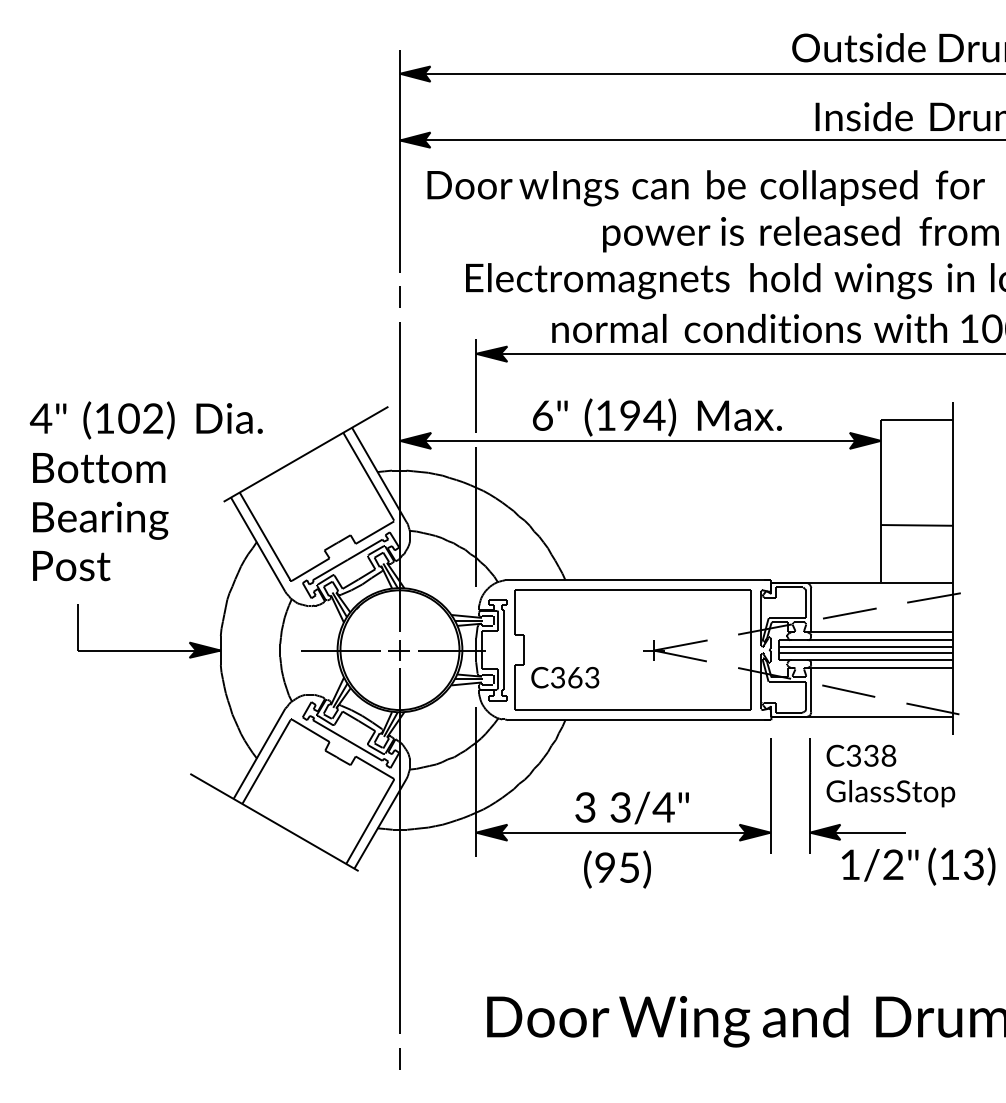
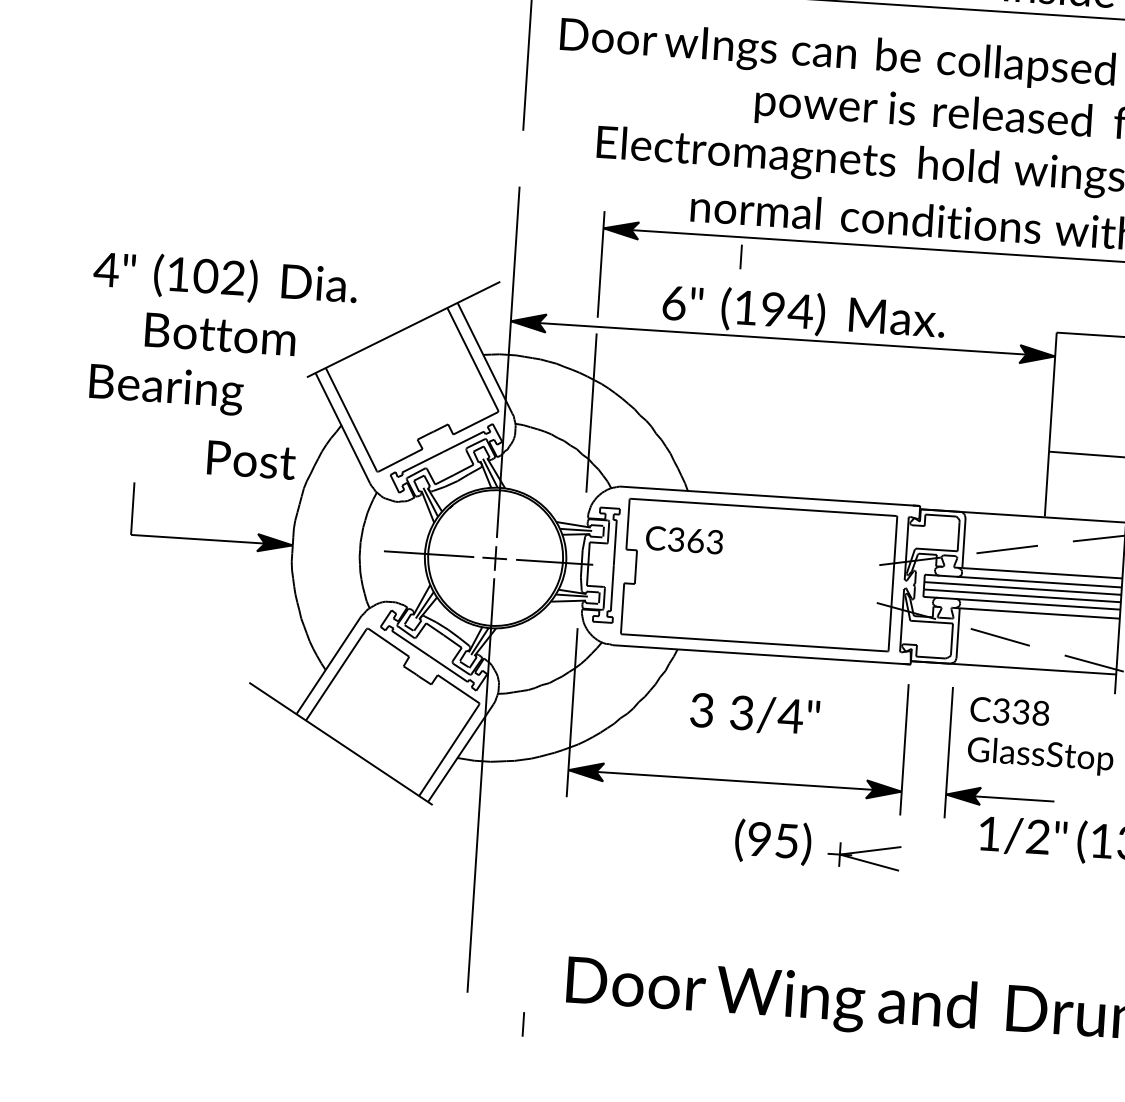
line: (399, 296) -> (740, 256), moved
text: (99, 468) -> (220, 335), moved
text: (71, 565) -> (251, 459), moved
part: (675, 650) -> (864, 856), moved
text: (565, 677) -> (684, 539), moved
text: (631, 807) -> (754, 713), moved
text: (617, 869) -> (773, 842), moved
line: (399, 1058) -> (522, 1023), moved

